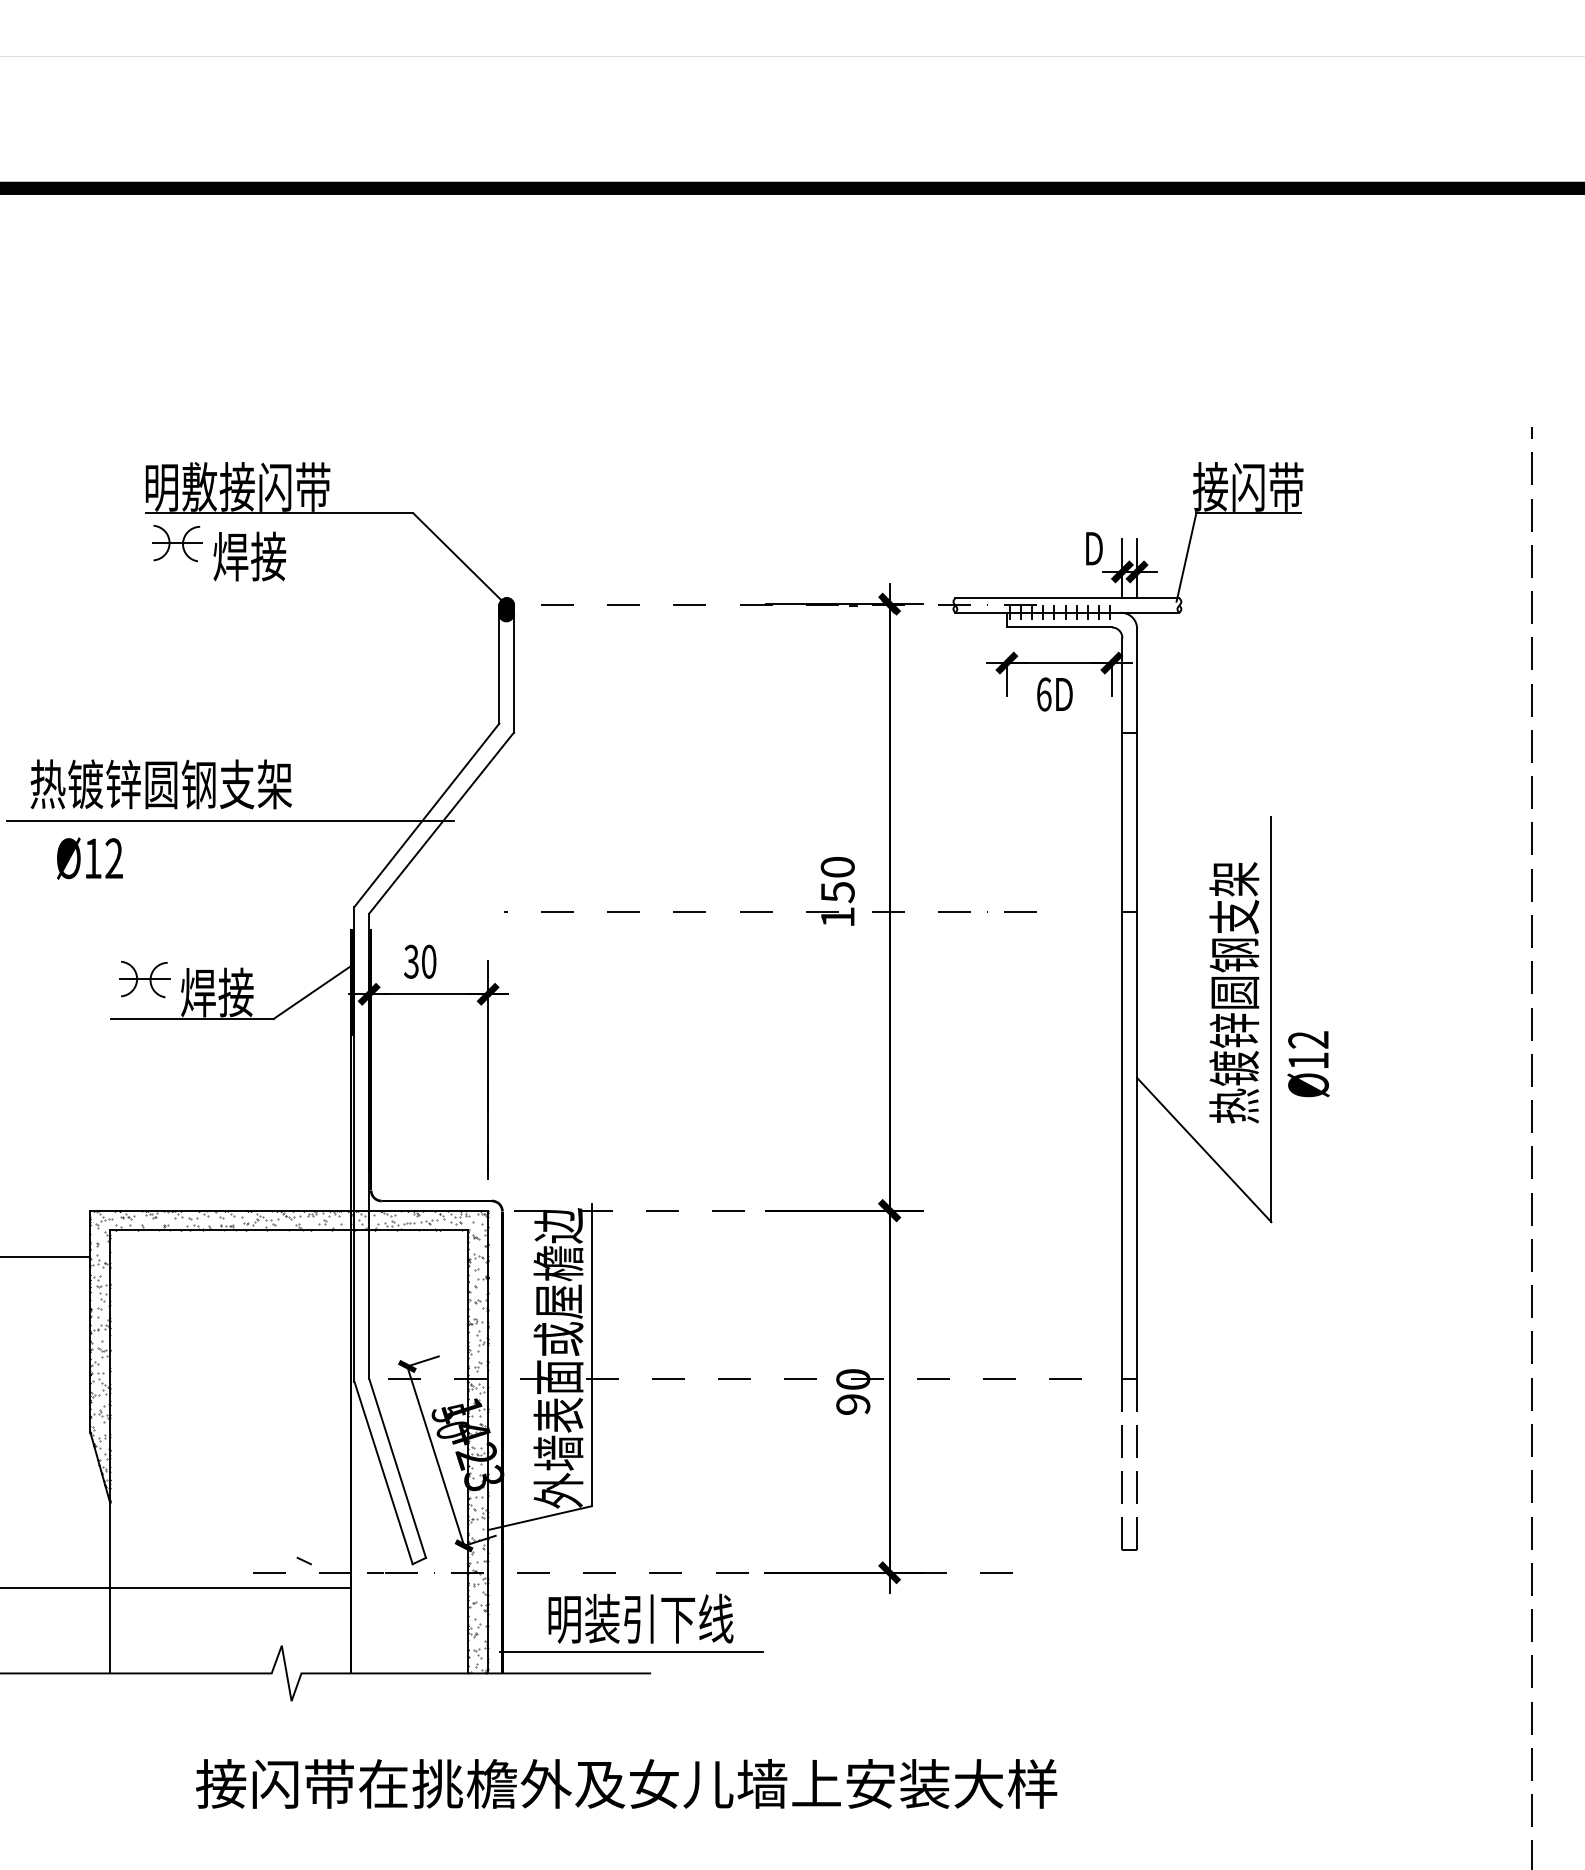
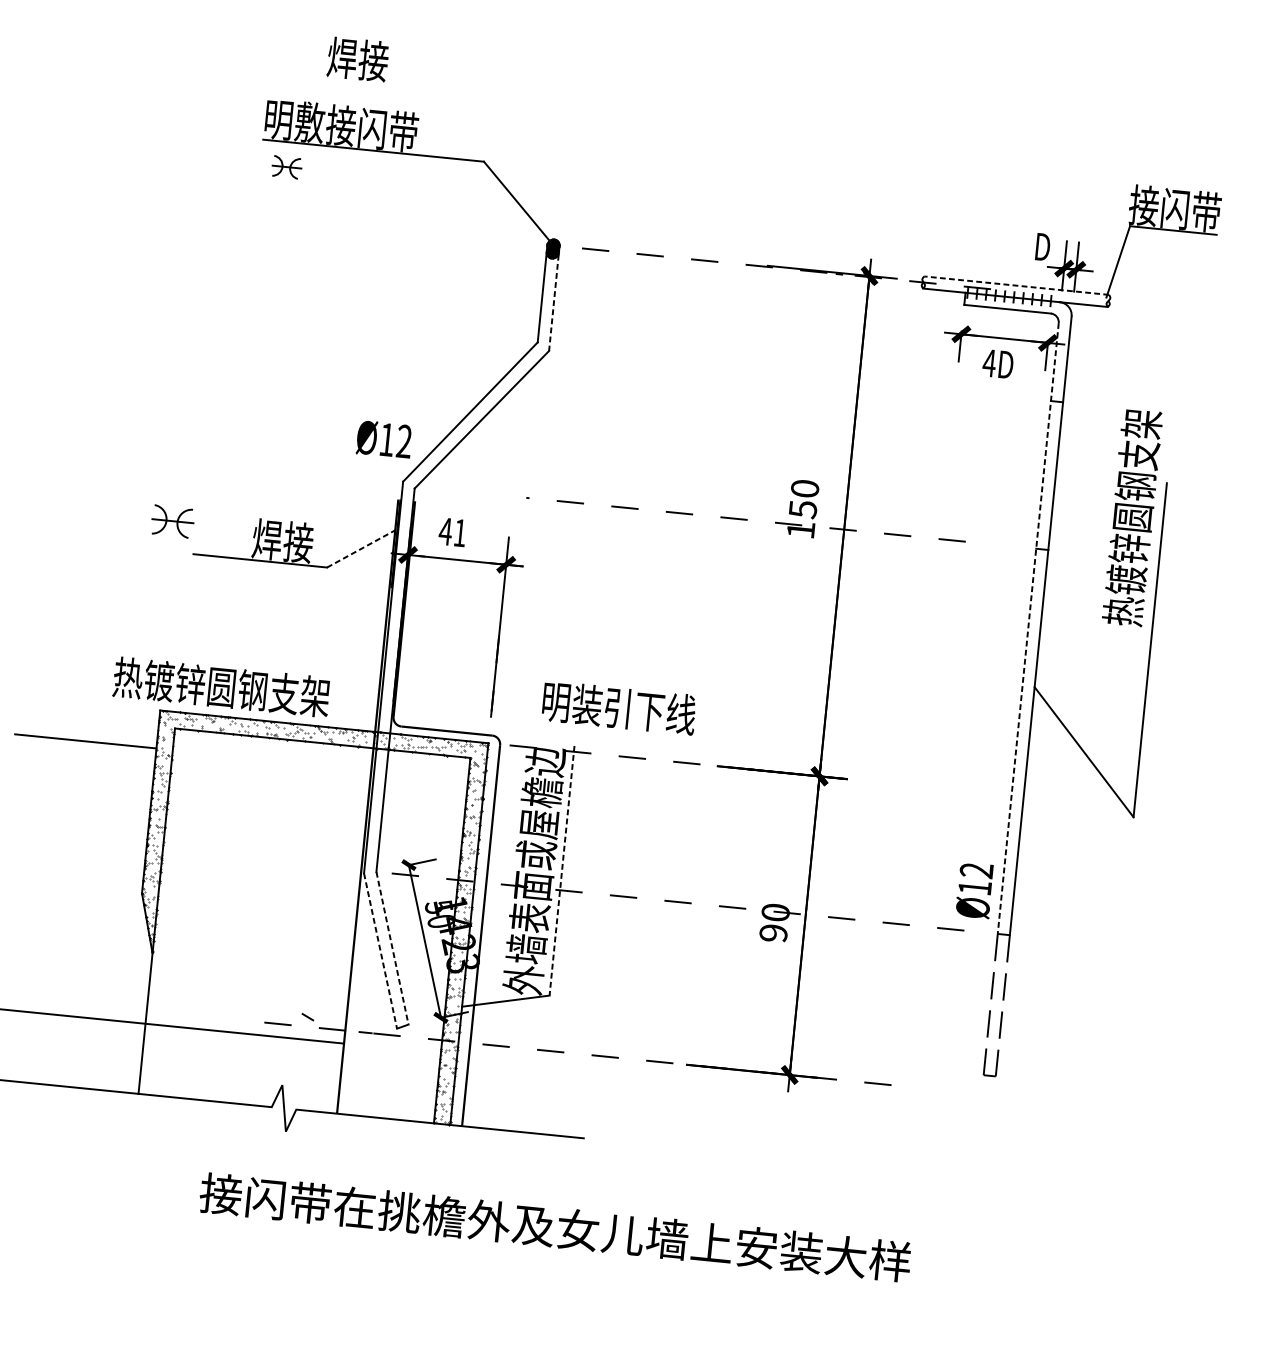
part: (177, 543) -> (287, 167), size x0.7
text: (249, 556) -> (357, 59), moved
line: (1067, 598) -> (1016, 285), solid -> dashed
line: (514, 668) -> (554, 298), solid -> dashed
text: (1043, 694) -> (989, 363), 6D -> 4D
text: (161, 784) -> (221, 687), moved
line: (230, 821) -> (307, 401), removed
text: (89, 858) -> (384, 439), moved
text: (419, 961) -> (452, 532), 30 -> 41
part: (144, 979) -> (172, 521), moved
line: (312, 992) -> (361, 548), solid -> dashed
text: (1234, 992) -> (1132, 517), moved
line: (1122, 1008) -> (1028, 628), solid -> dashed
text: (1308, 1064) -> (974, 890), moved
line: (591, 1355) -> (561, 871), solid -> dashed
line: (397, 1468) -> (392, 948), solid -> dashed
line: (383, 1473) -> (380, 951), solid -> dashed
text: (640, 1618) -> (618, 707), moved
line: (630, 1652) -> (569, 1119), removed

